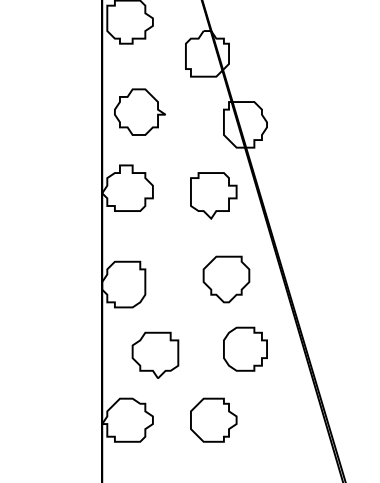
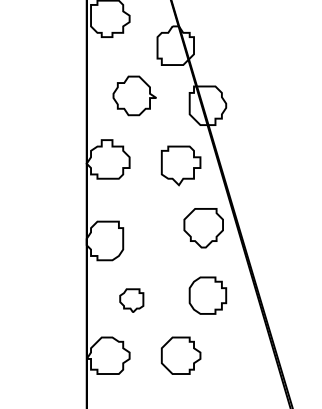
part: (139, 111) -> (134, 95), moved
part: (226, 279) -> (203, 228), moved
part: (155, 354) -> (131, 300), size x0.6

